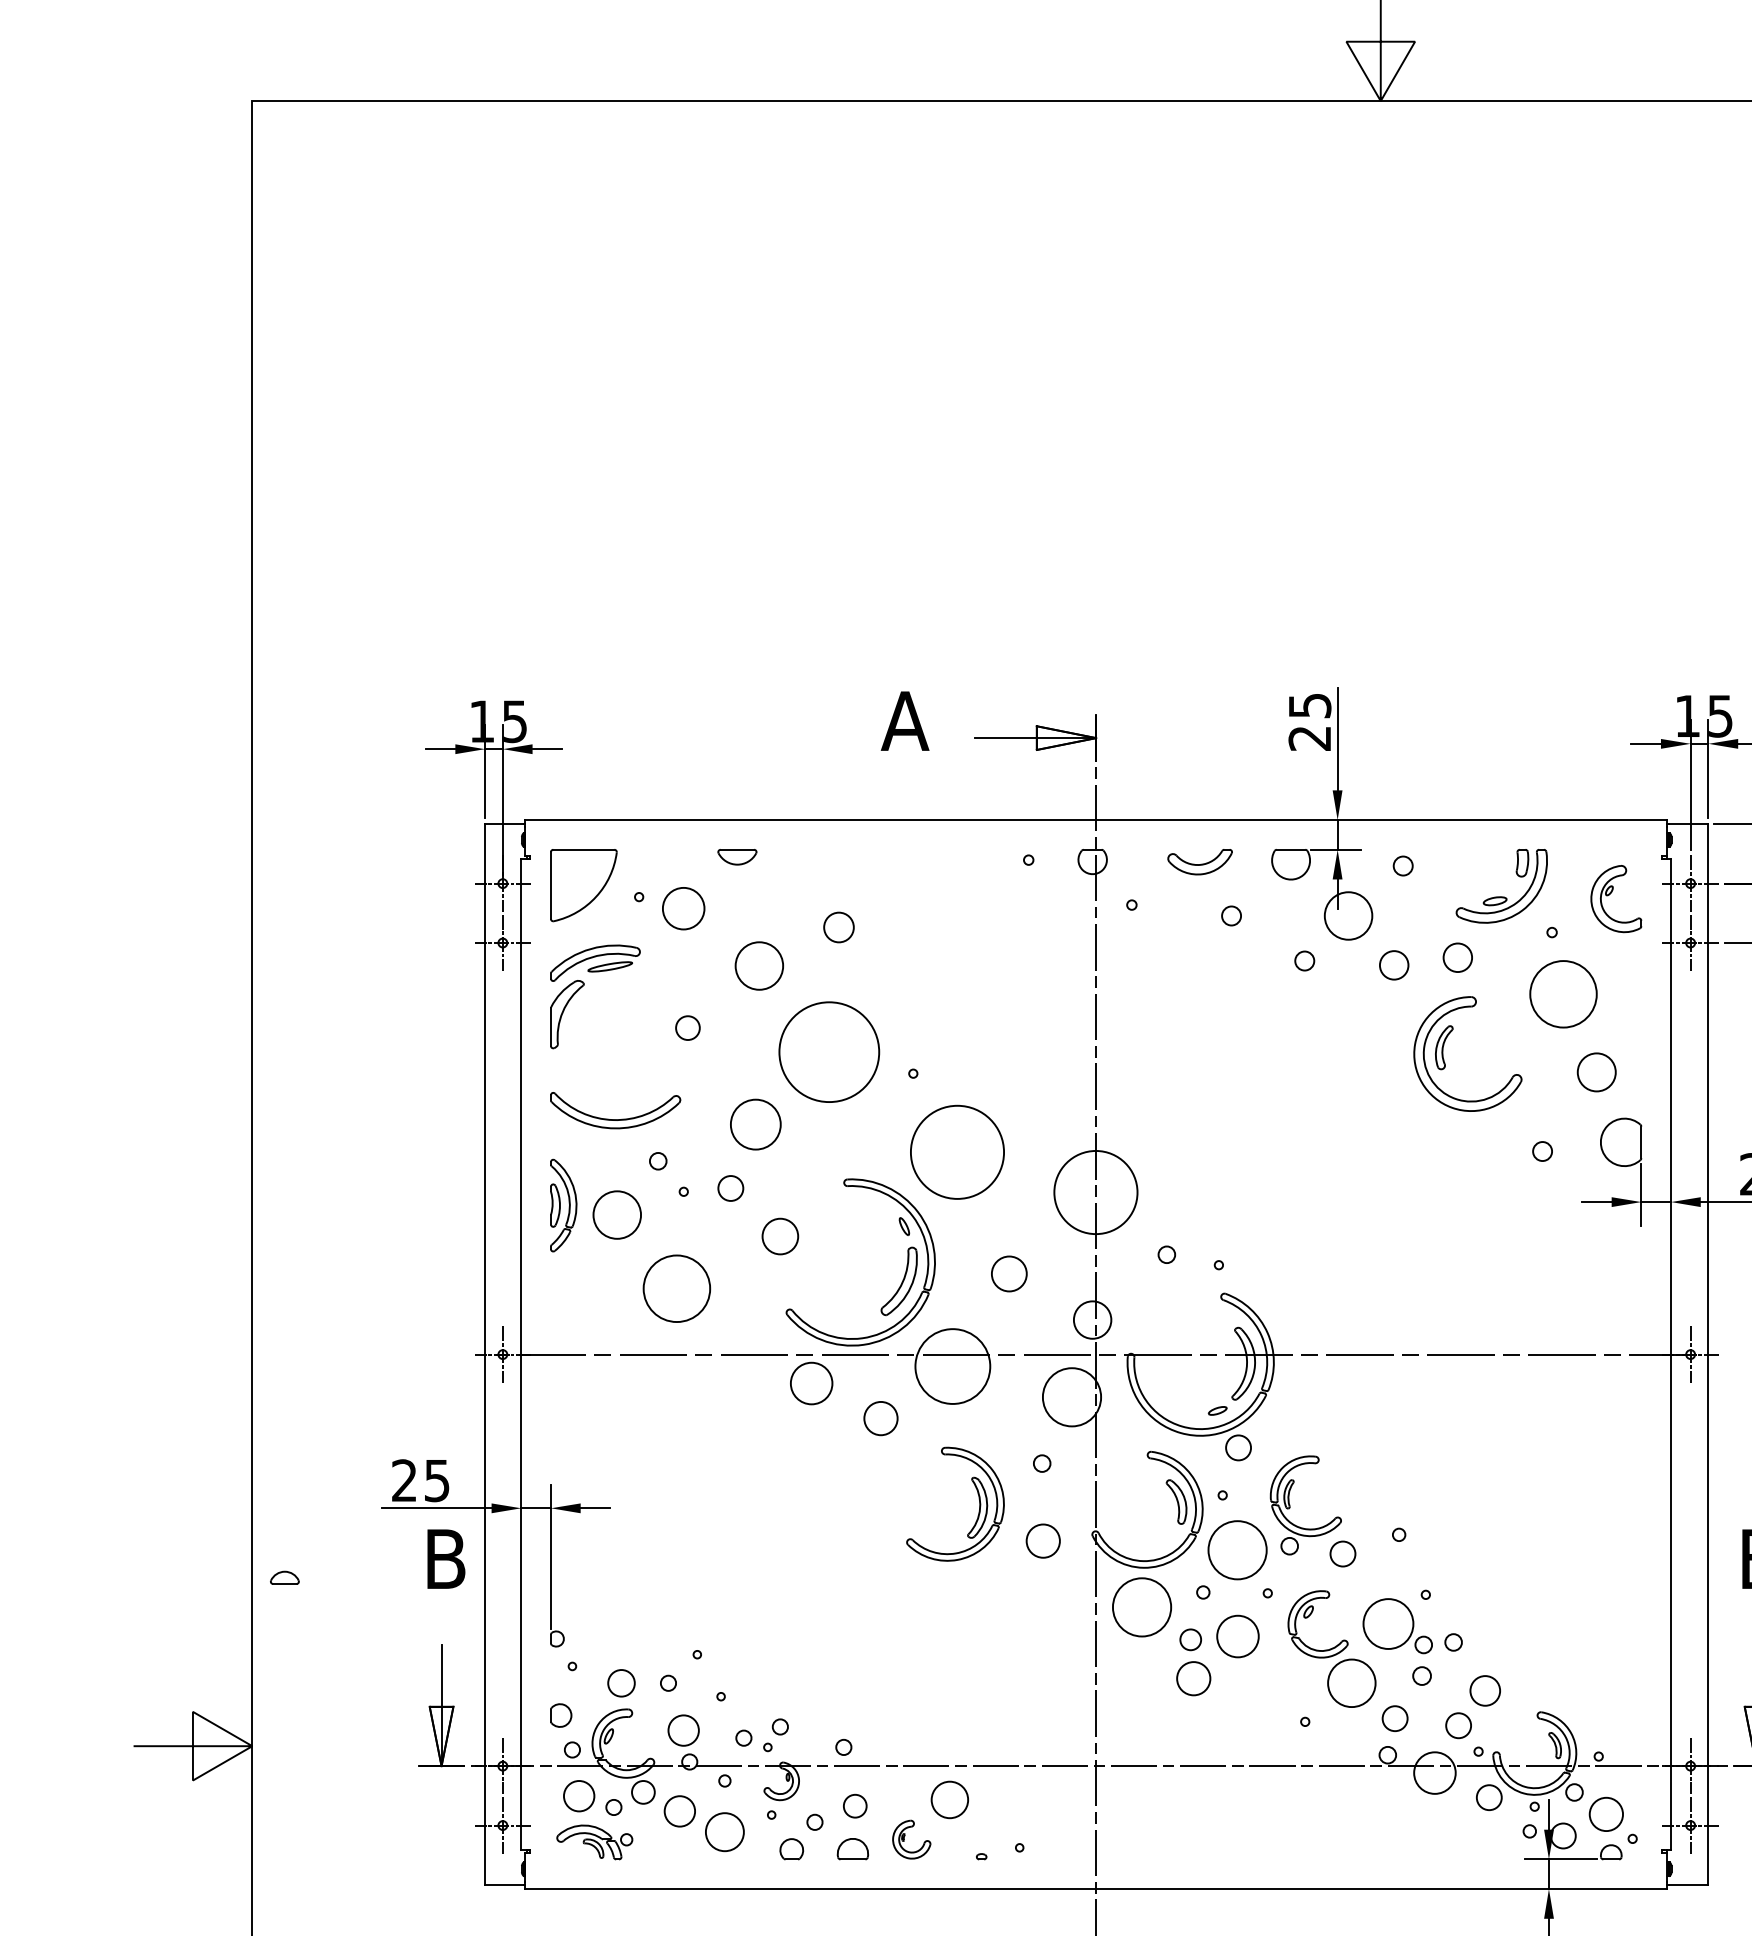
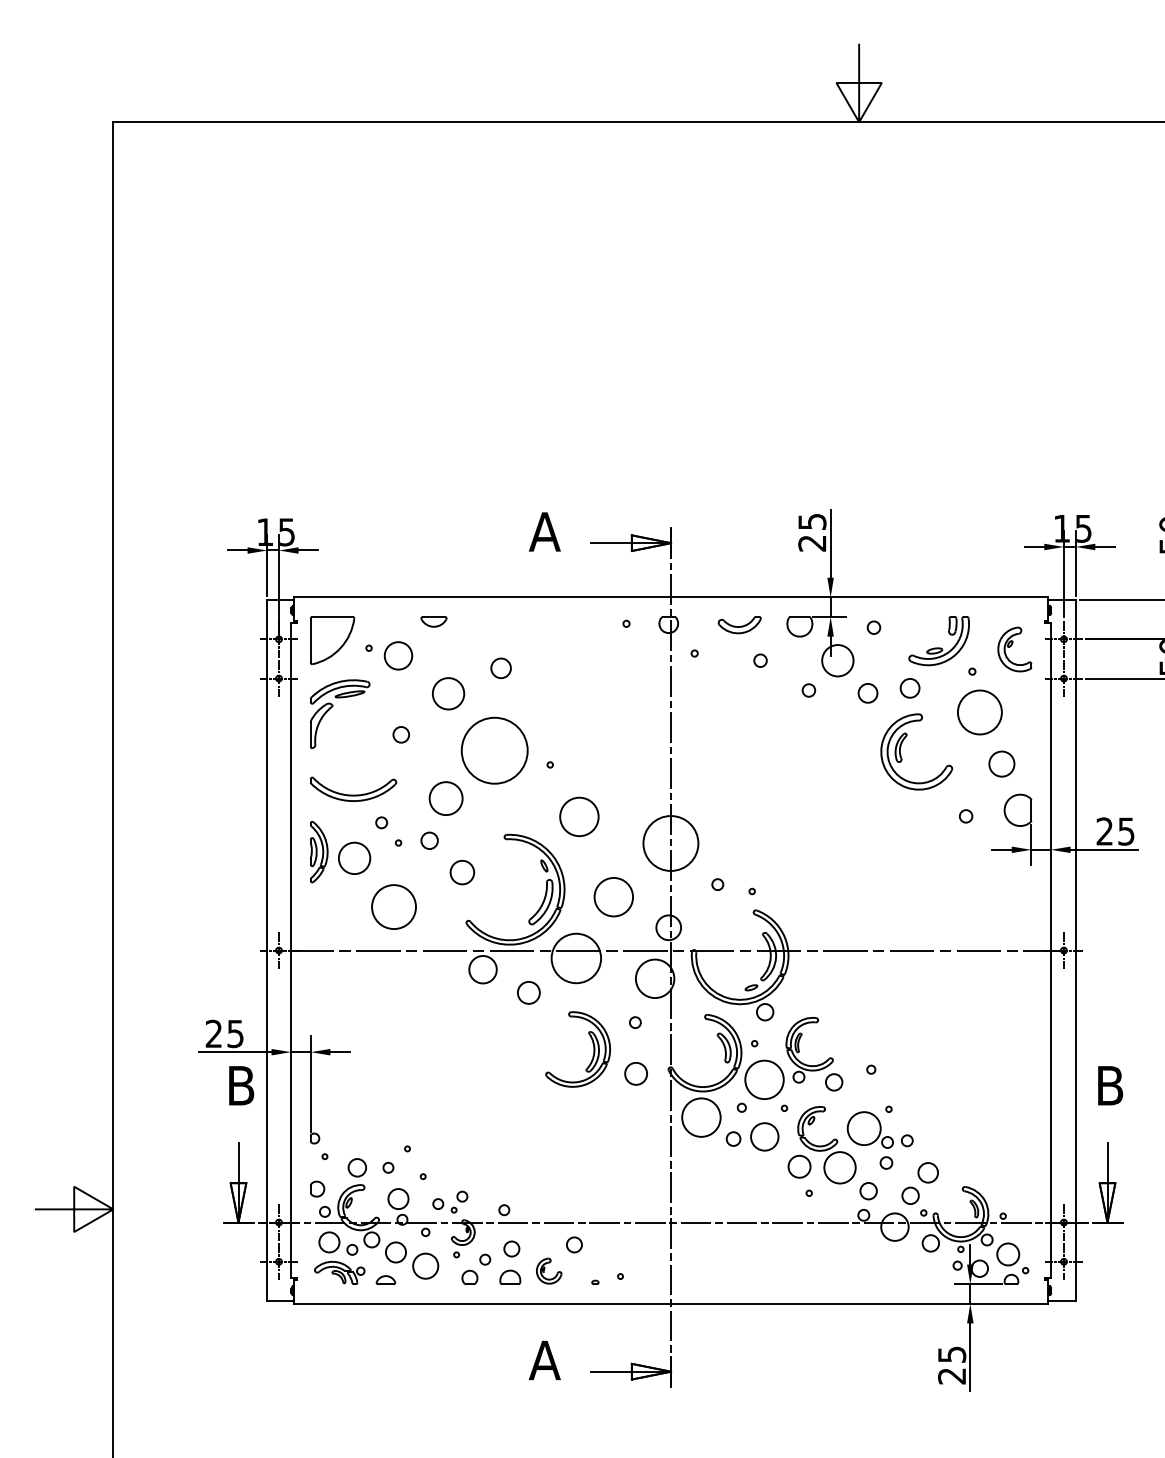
circle: (957, 1151) -> (579, 816), size x0.62
circle: (1009, 1274) -> (613, 897), size x1.67
part: (284, 1576) -> (385, 1279), moved
circle: (1193, 1678) -> (799, 1166), moved
circle: (950, 1799) -> (574, 1244), size x0.62

